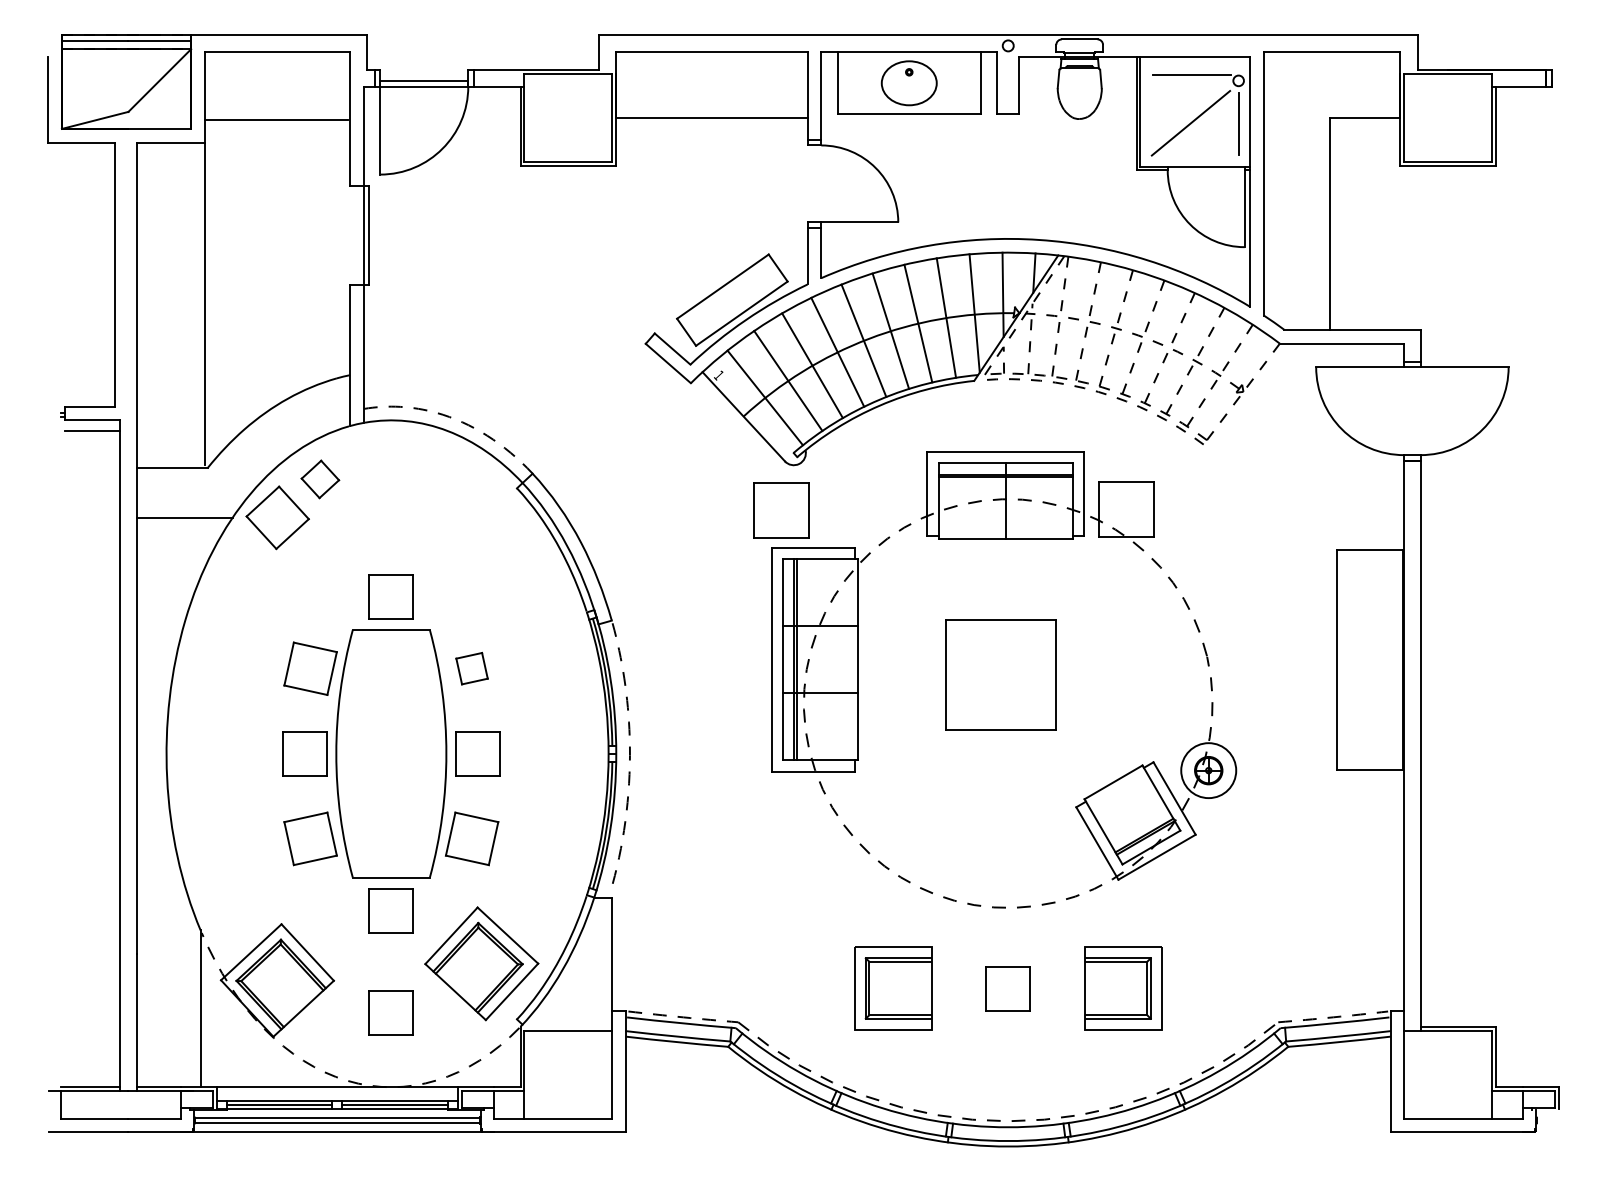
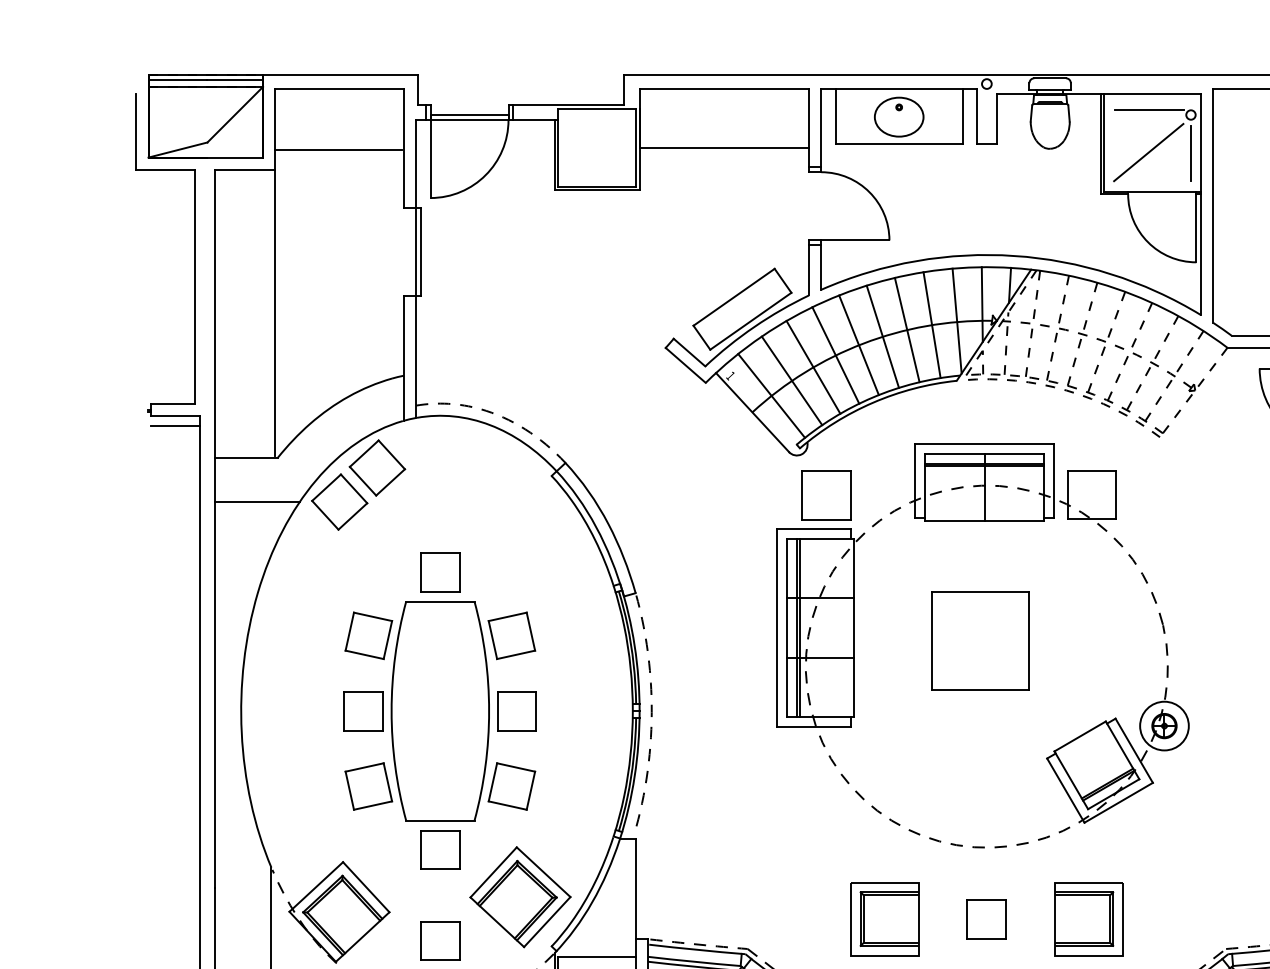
part: (320, 479) -> (377, 468), size x1.67
part: (781, 510) -> (825, 495), moved
part: (471, 668) -> (511, 635), size x1.67

